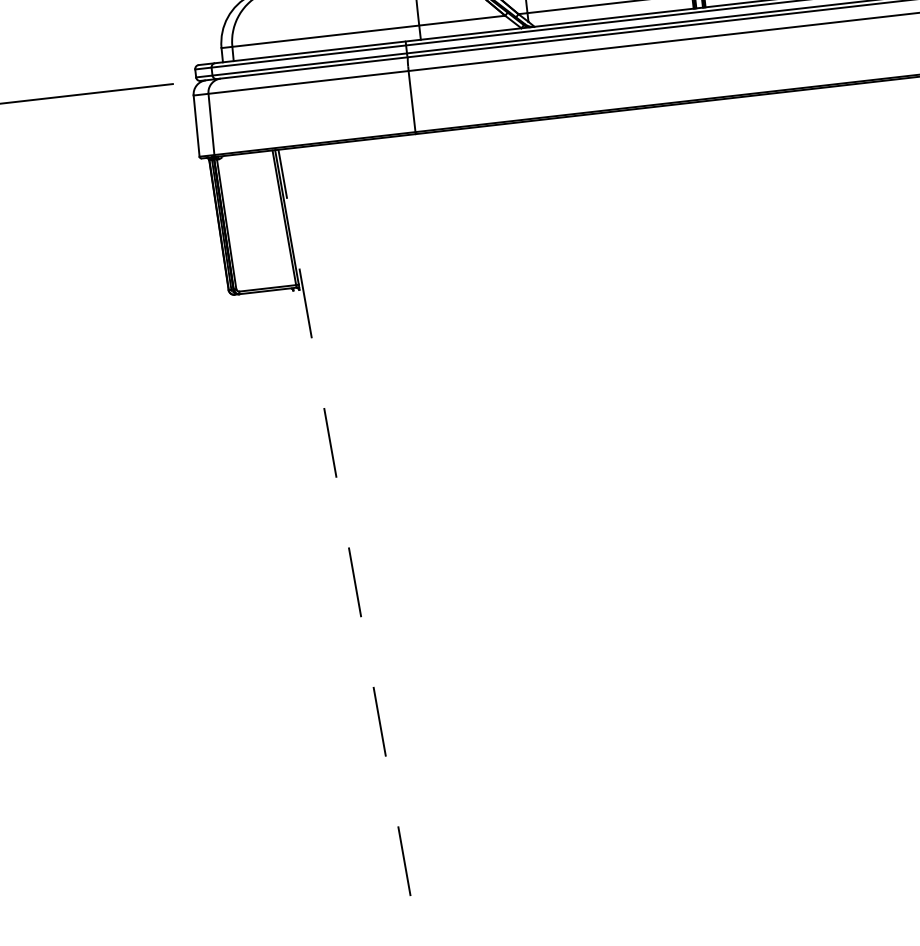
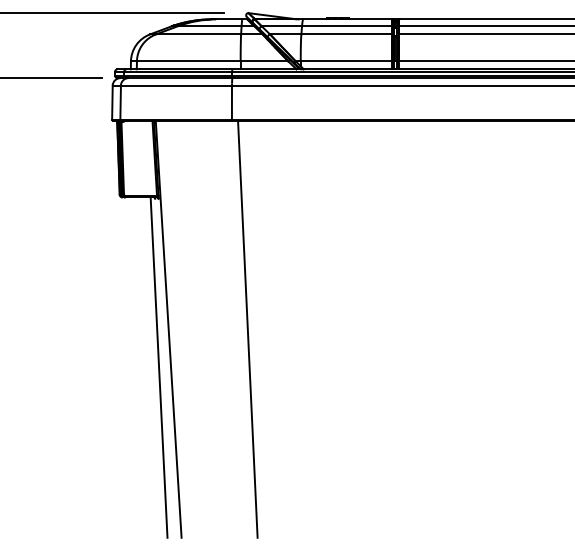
line: (486, 505) -> (247, 328), added
line: (344, 523) -> (168, 329), dashed -> solid
line: (334, 593) -> (158, 367), added

